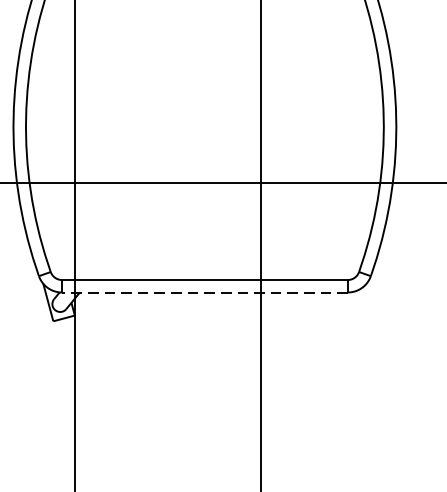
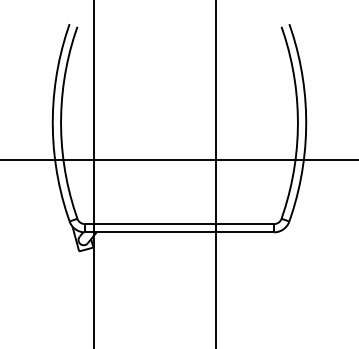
line: (204, 292) -> (179, 232), dashed -> solid

